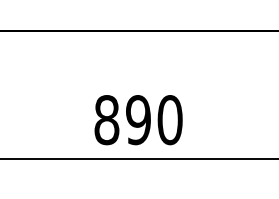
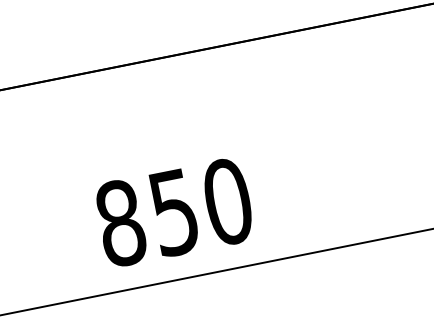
text: (138, 120) -> (174, 213), 890 -> 850

